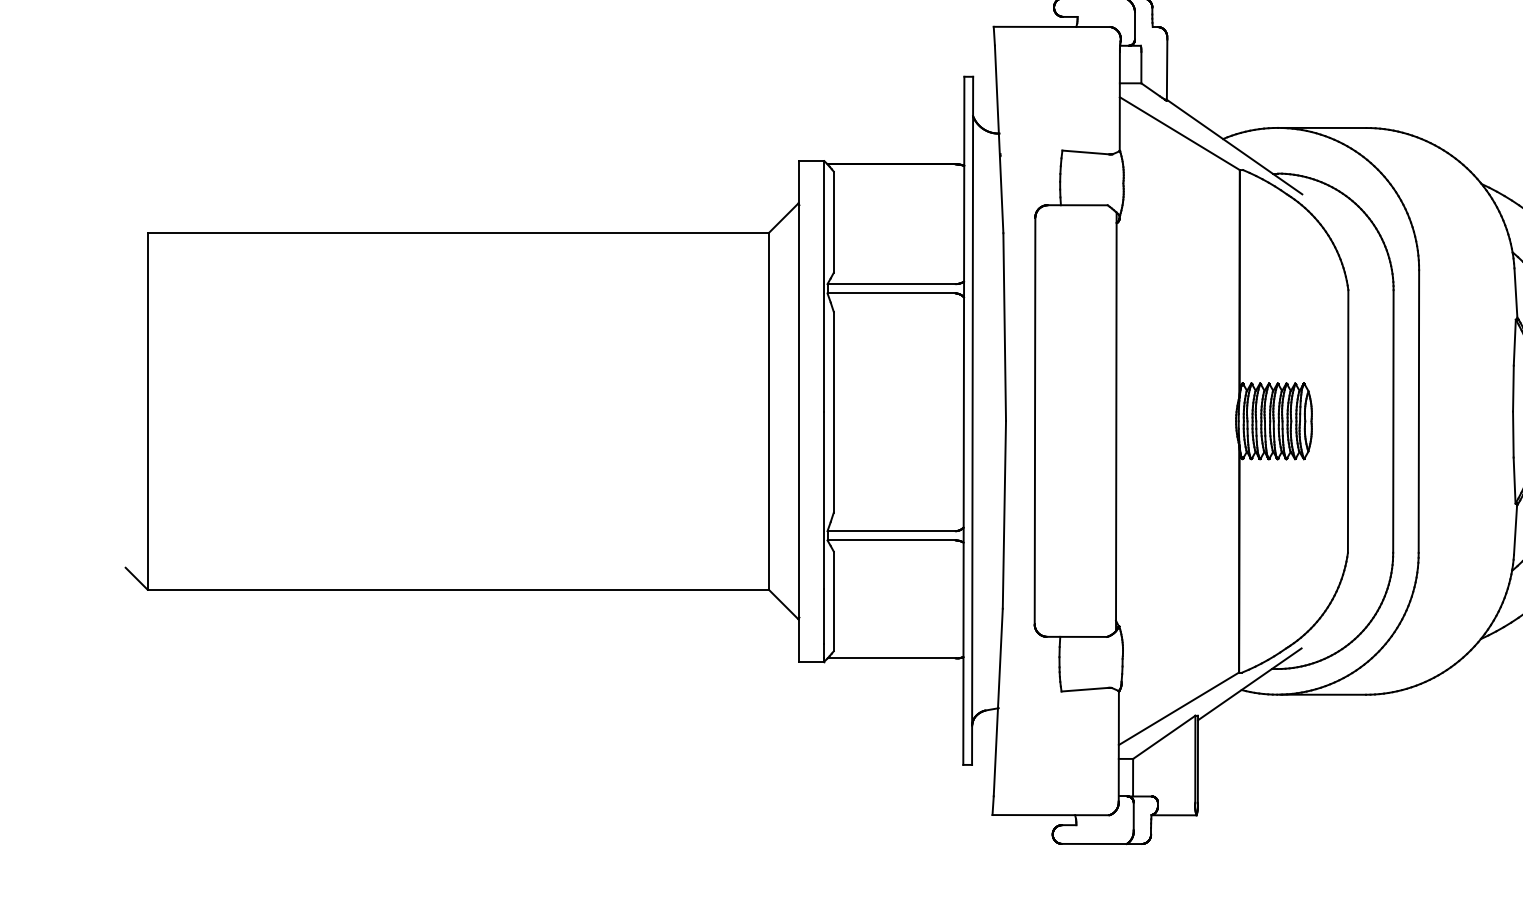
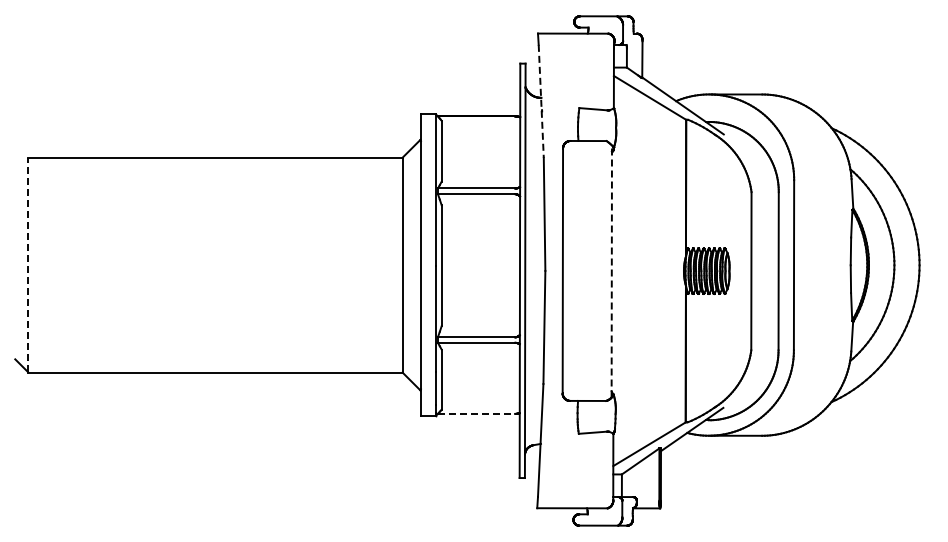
line: (999, 139) -> (541, 101), solid -> dashed
line: (147, 410) -> (28, 264), solid -> dashed
line: (1115, 420) -> (611, 270), solid -> dashed
line: (891, 657) -> (476, 413), solid -> dashed

